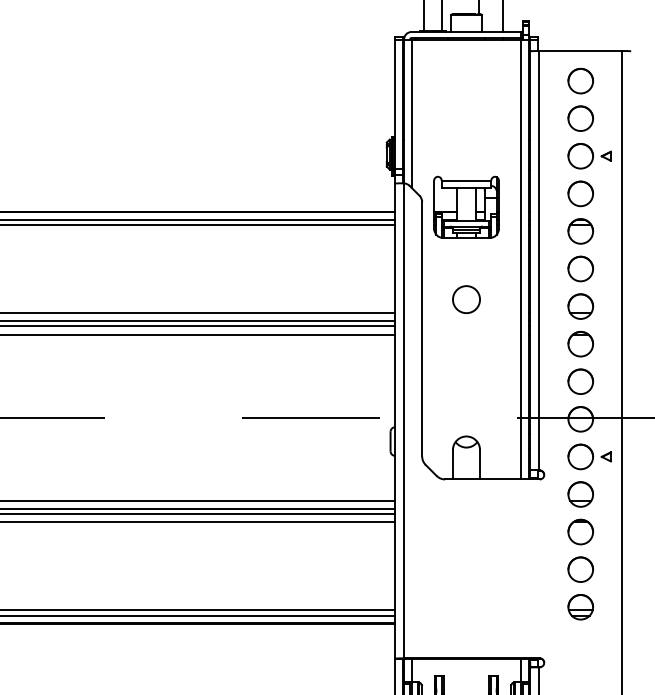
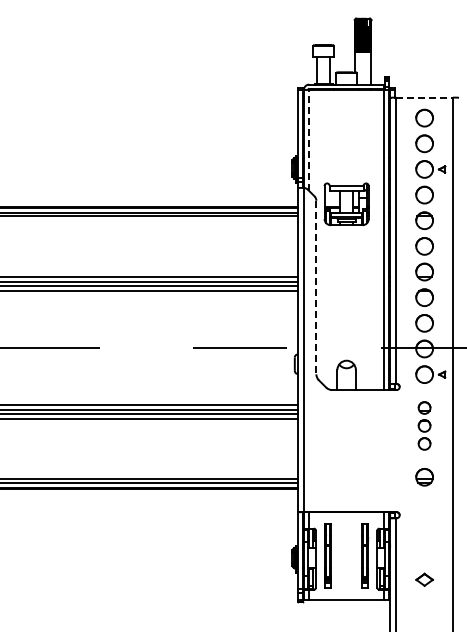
line: (582, 50) -> (425, 97), solid -> dashed
line: (412, 113) -> (309, 140), solid -> dashed
circle: (466, 299) -> (346, 267), removed
line: (422, 329) -> (316, 287), solid -> dashed
part: (580, 531) -> (424, 425), size x0.7

